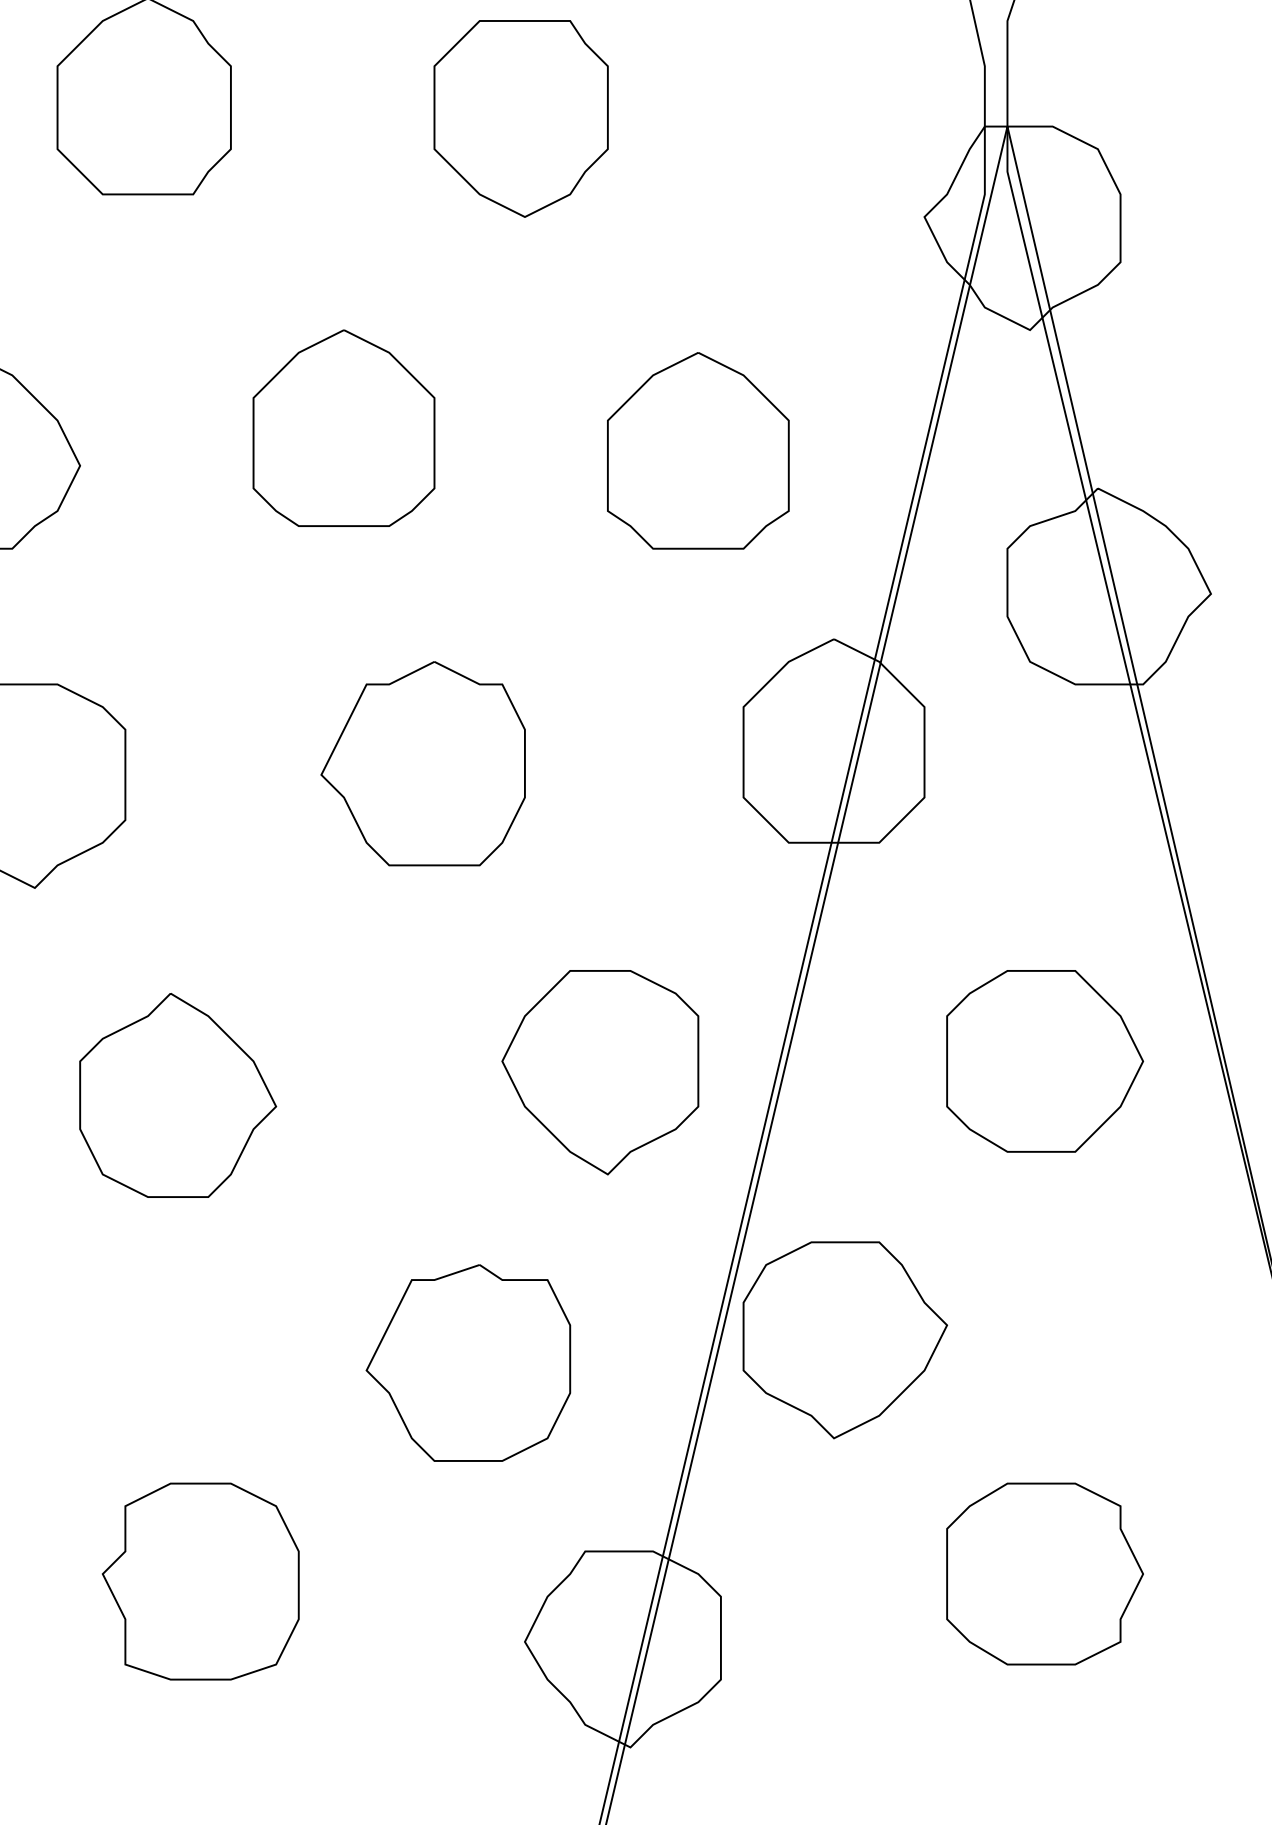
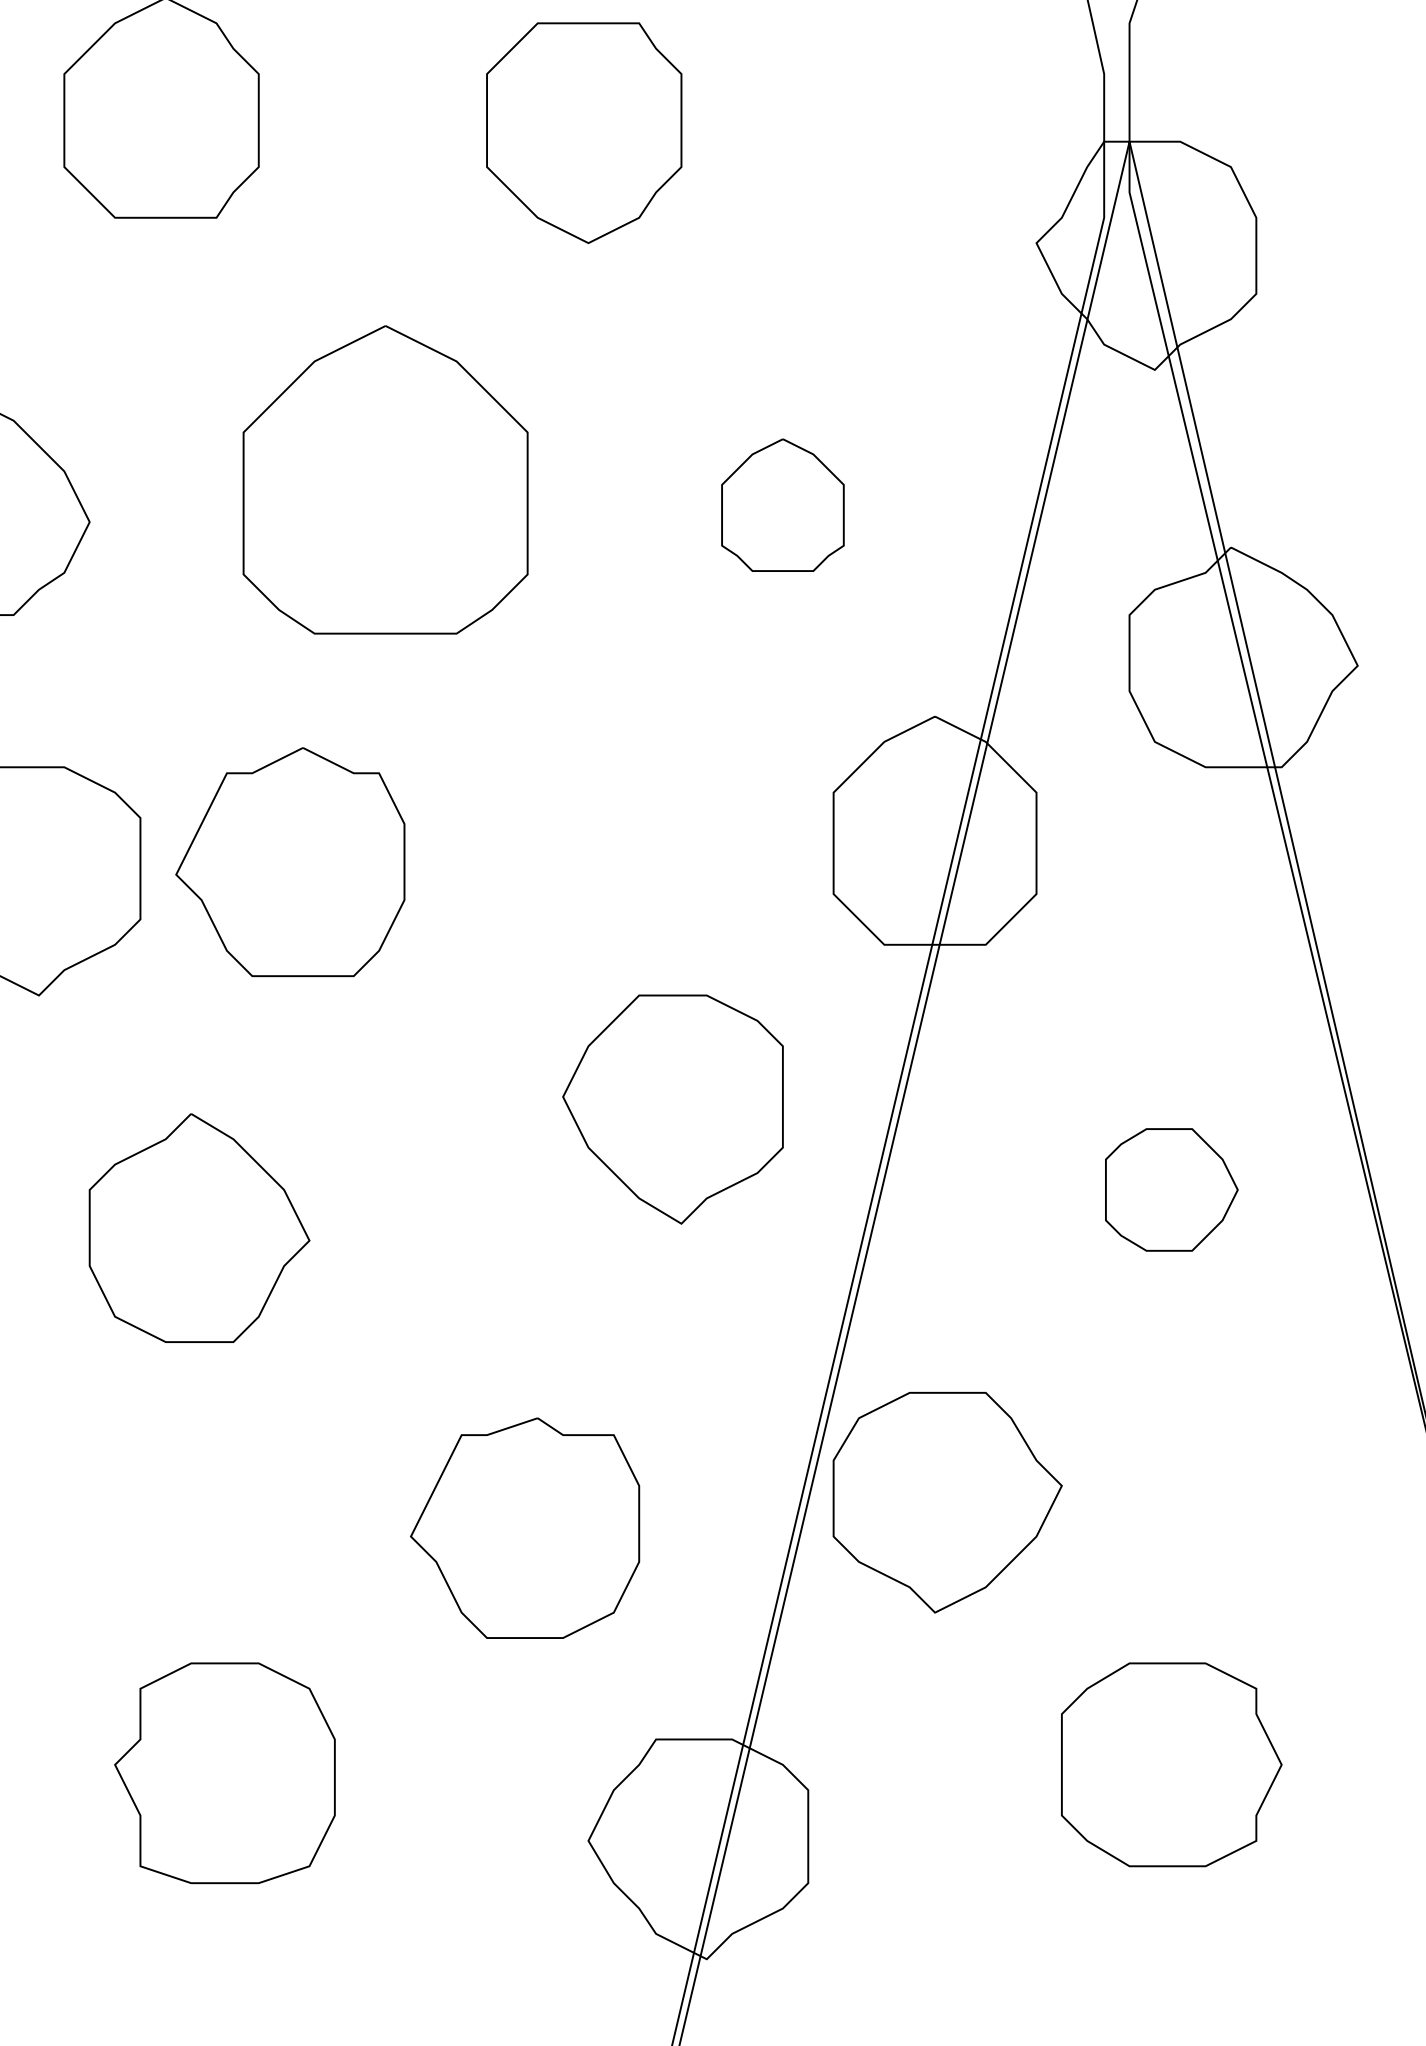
part: (343, 427) -> (385, 479), size x1.4
part: (697, 450) -> (782, 504), size x0.6
part: (423, 764) -> (290, 862), moved
part: (1044, 1060) -> (1171, 1189), size x0.6
part: (599, 1072) -> (672, 1109), moved

